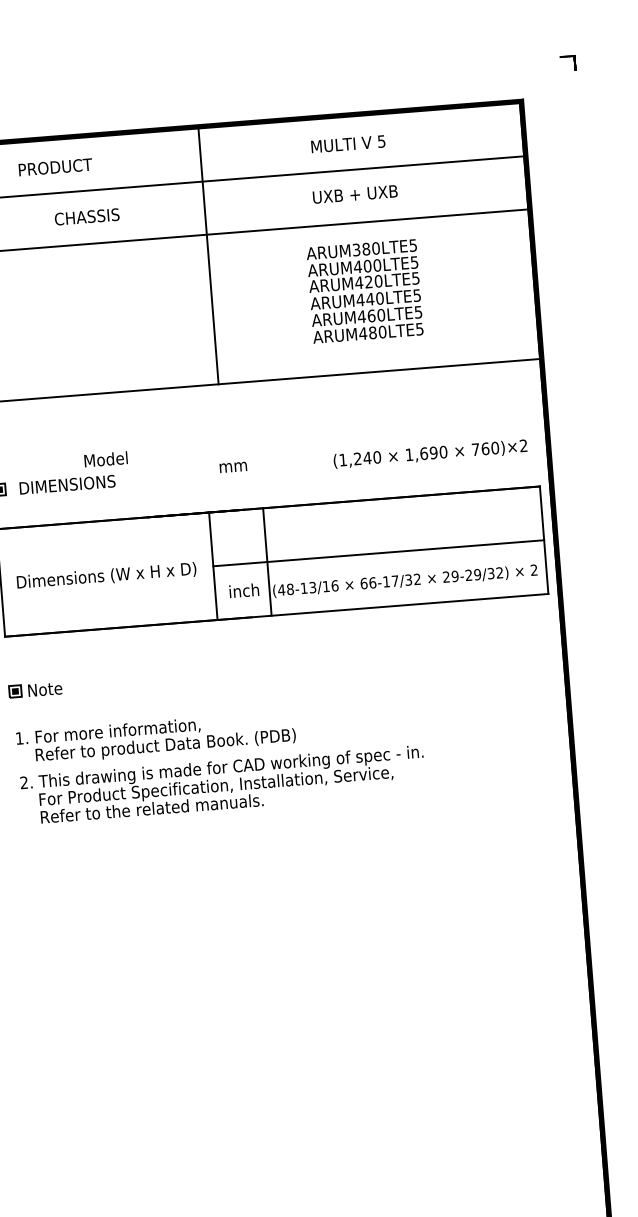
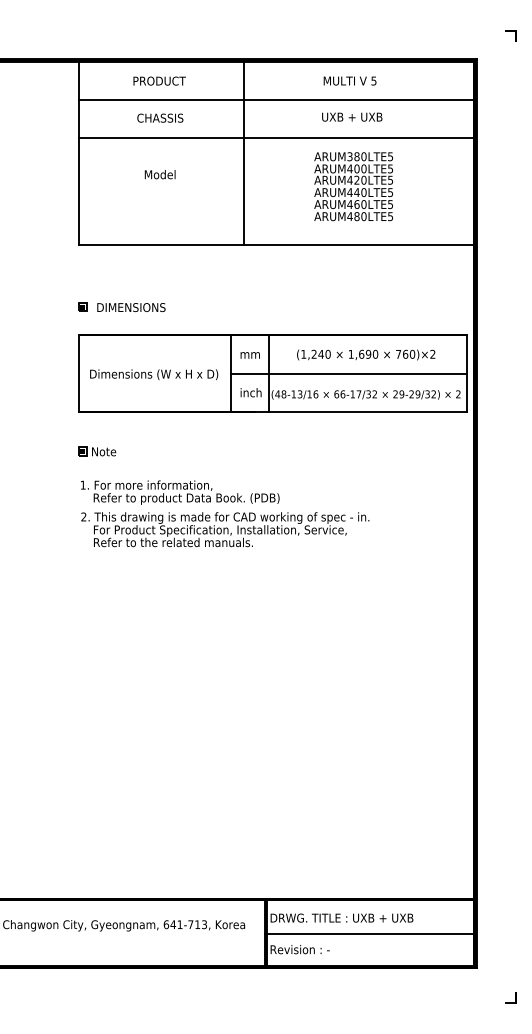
text: (55, 166) -> (159, 80), moved
text: (430, 453) -> (366, 354), moved
text: (105, 459) -> (159, 174), moved
text: (232, 467) -> (249, 355), moved

